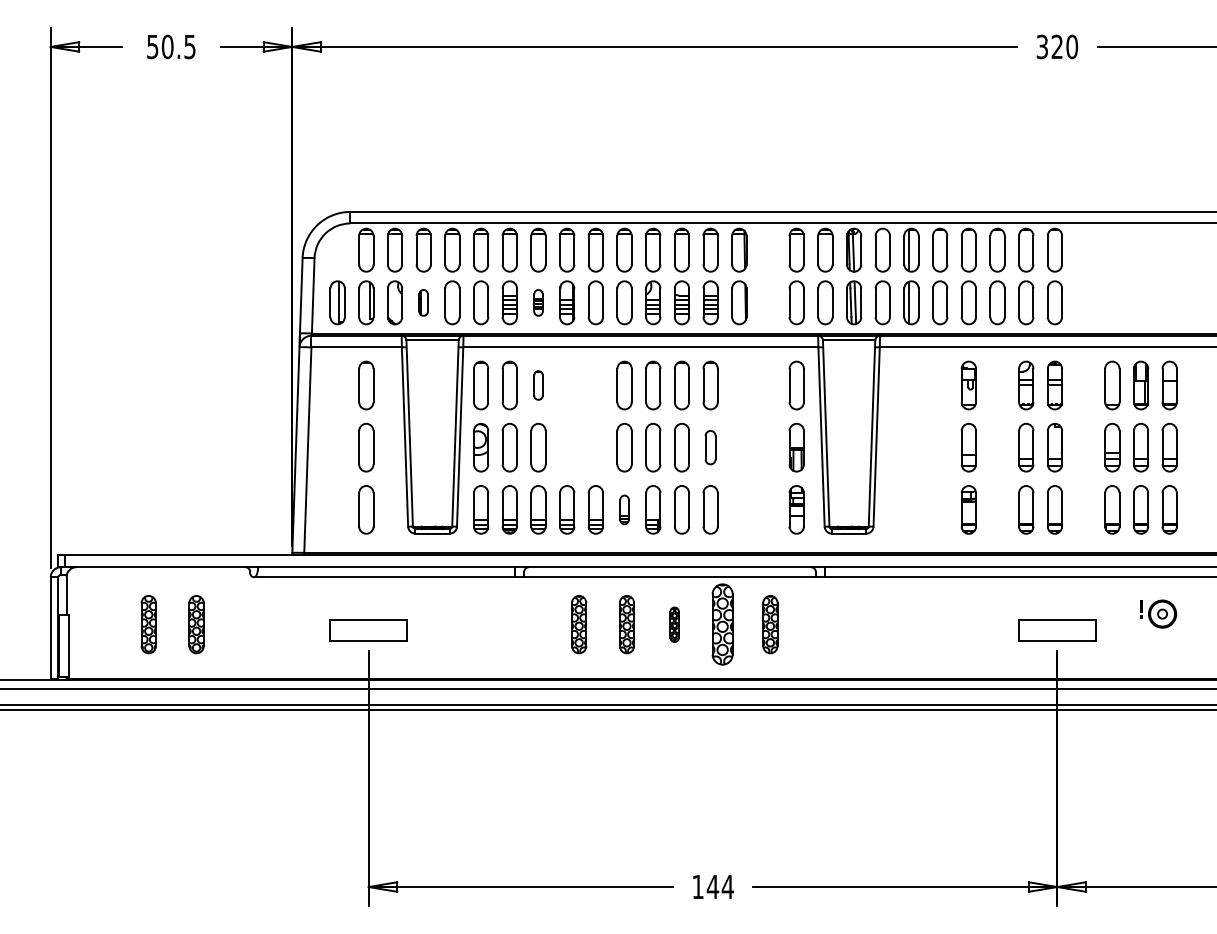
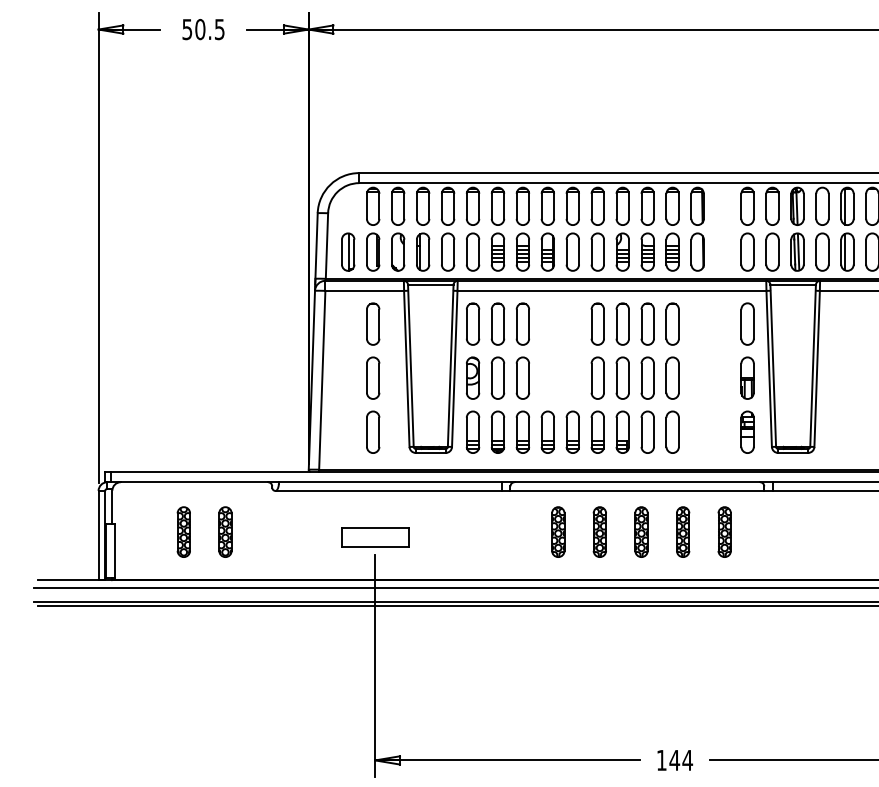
part: (423, 302) -> (422, 251), size x1.67
part: (538, 302) -> (522, 251), size x1.67
part: (538, 385) -> (522, 324), size x1.67
part: (710, 447) -> (672, 378), size x1.43
part: (624, 509) -> (597, 431), size x1.67
part: (674, 624) -> (641, 532), size x1.67
part: (722, 624) -> (683, 532), size x0.71

